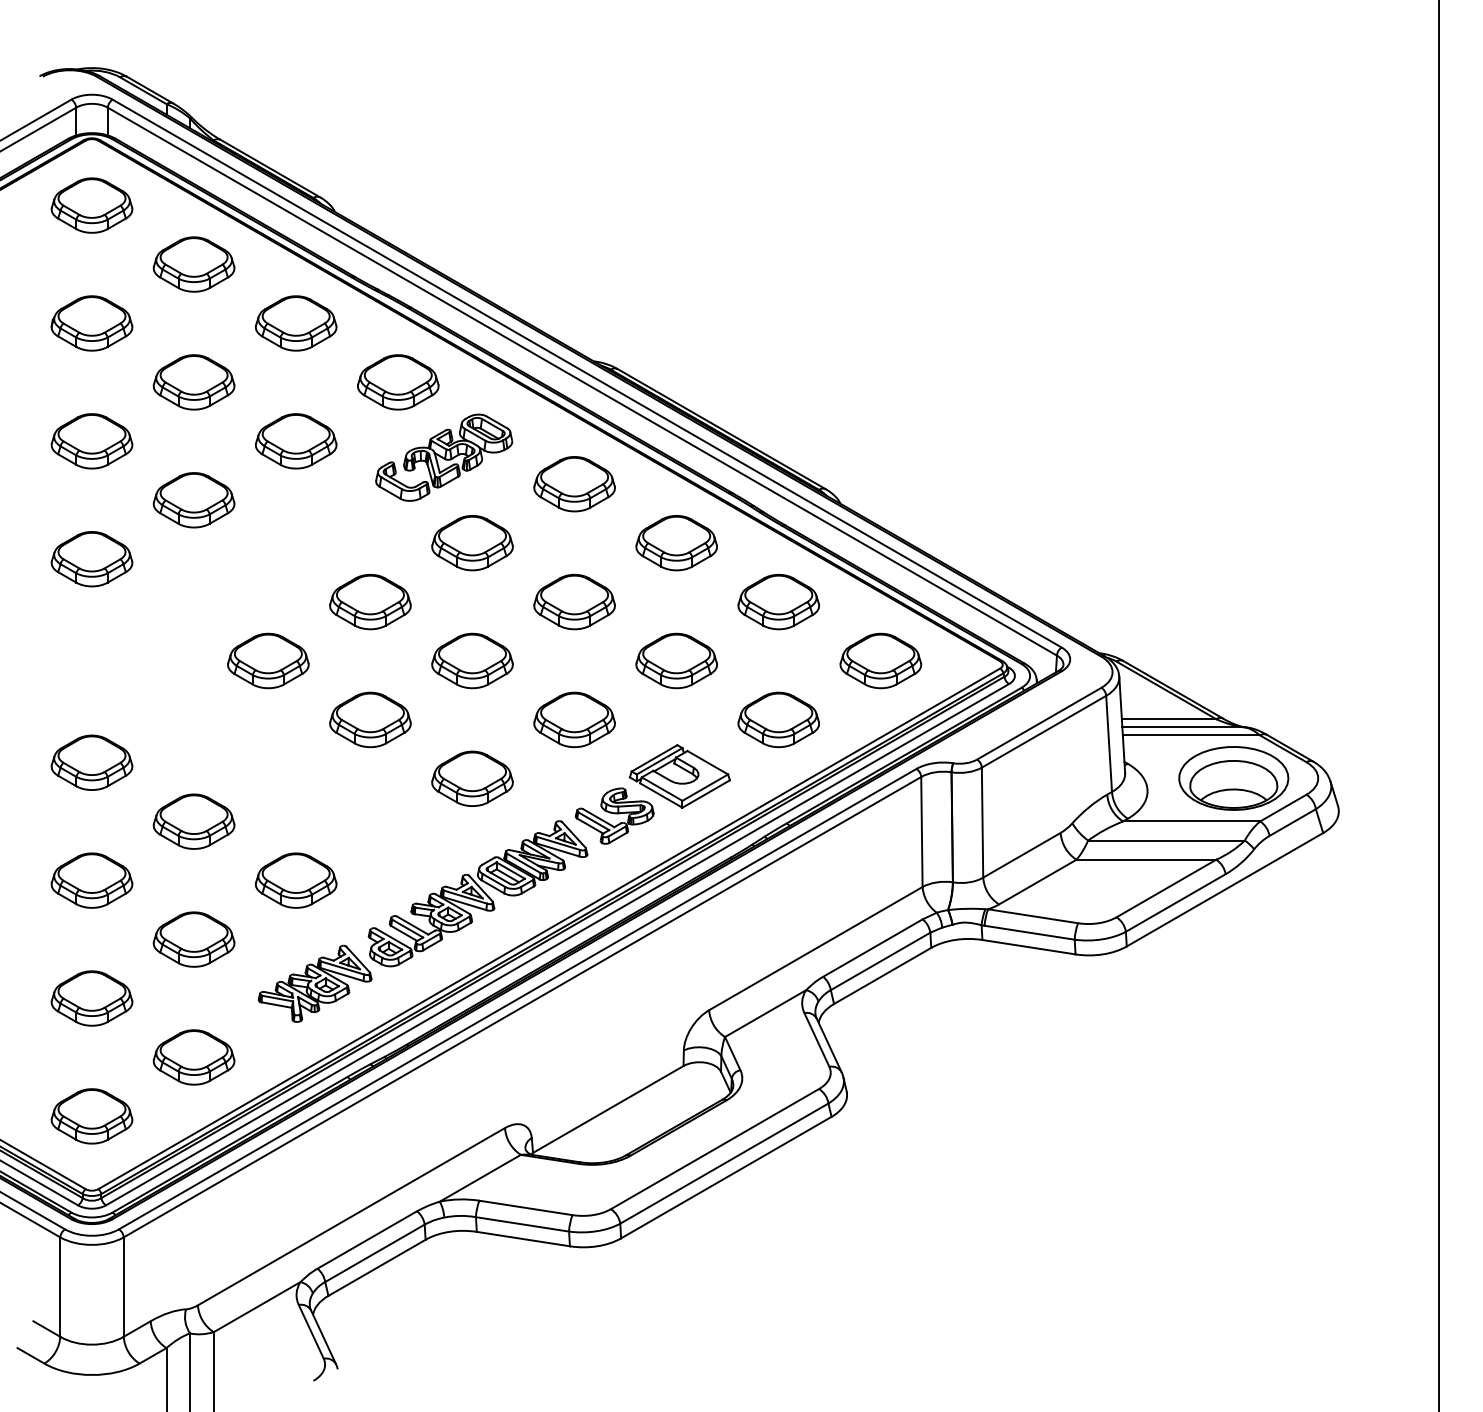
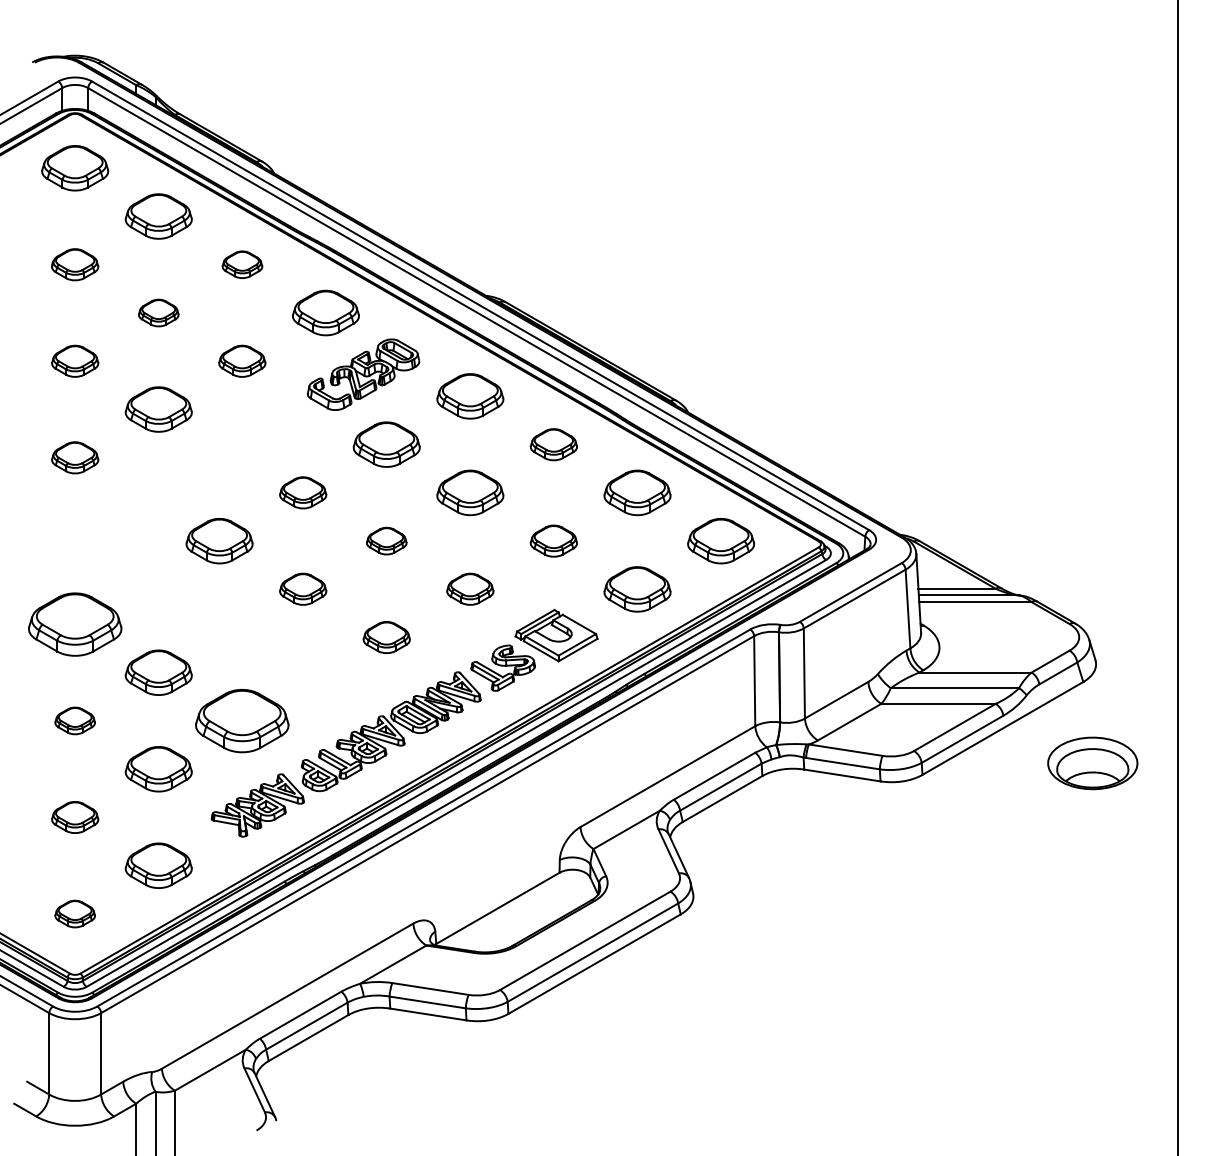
part: (91, 323) -> (74, 264), size x0.7
part: (296, 323) -> (242, 264), size x0.6
part: (193, 382) -> (158, 313), size x0.6
part: (91, 441) -> (74, 361), size x0.7
part: (295, 441) -> (241, 361), size x0.7
part: (676, 543) -> (553, 444), size x0.7
part: (91, 559) -> (74, 458), size x0.7
part: (370, 601) -> (303, 492), size x0.7
part: (472, 660) -> (386, 540), size x0.6
part: (676, 660) -> (553, 540), size x0.7
part: (370, 719) -> (303, 589), size x0.7
part: (574, 719) -> (470, 589), size x0.7
part: (91, 762) -> (74, 624), size x1.4
part: (472, 778) -> (386, 637), size x0.7
part: (1233, 778) -> (1092, 763), moved
part: (91, 880) -> (74, 720), size x0.6
part: (296, 880) -> (242, 720), size x1.4
part: (91, 998) -> (74, 817), size x0.7
part: (91, 1116) -> (74, 914), size x0.6

